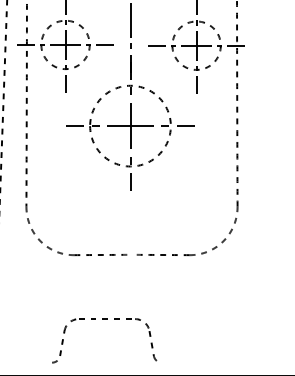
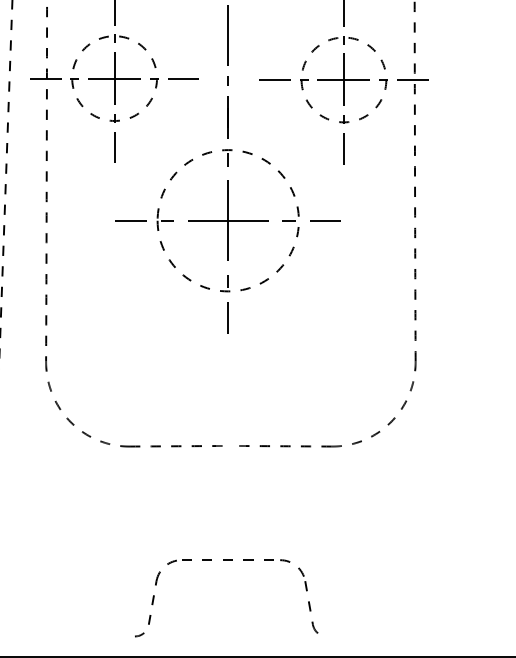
part: (104, 319) -> (226, 560), moved

